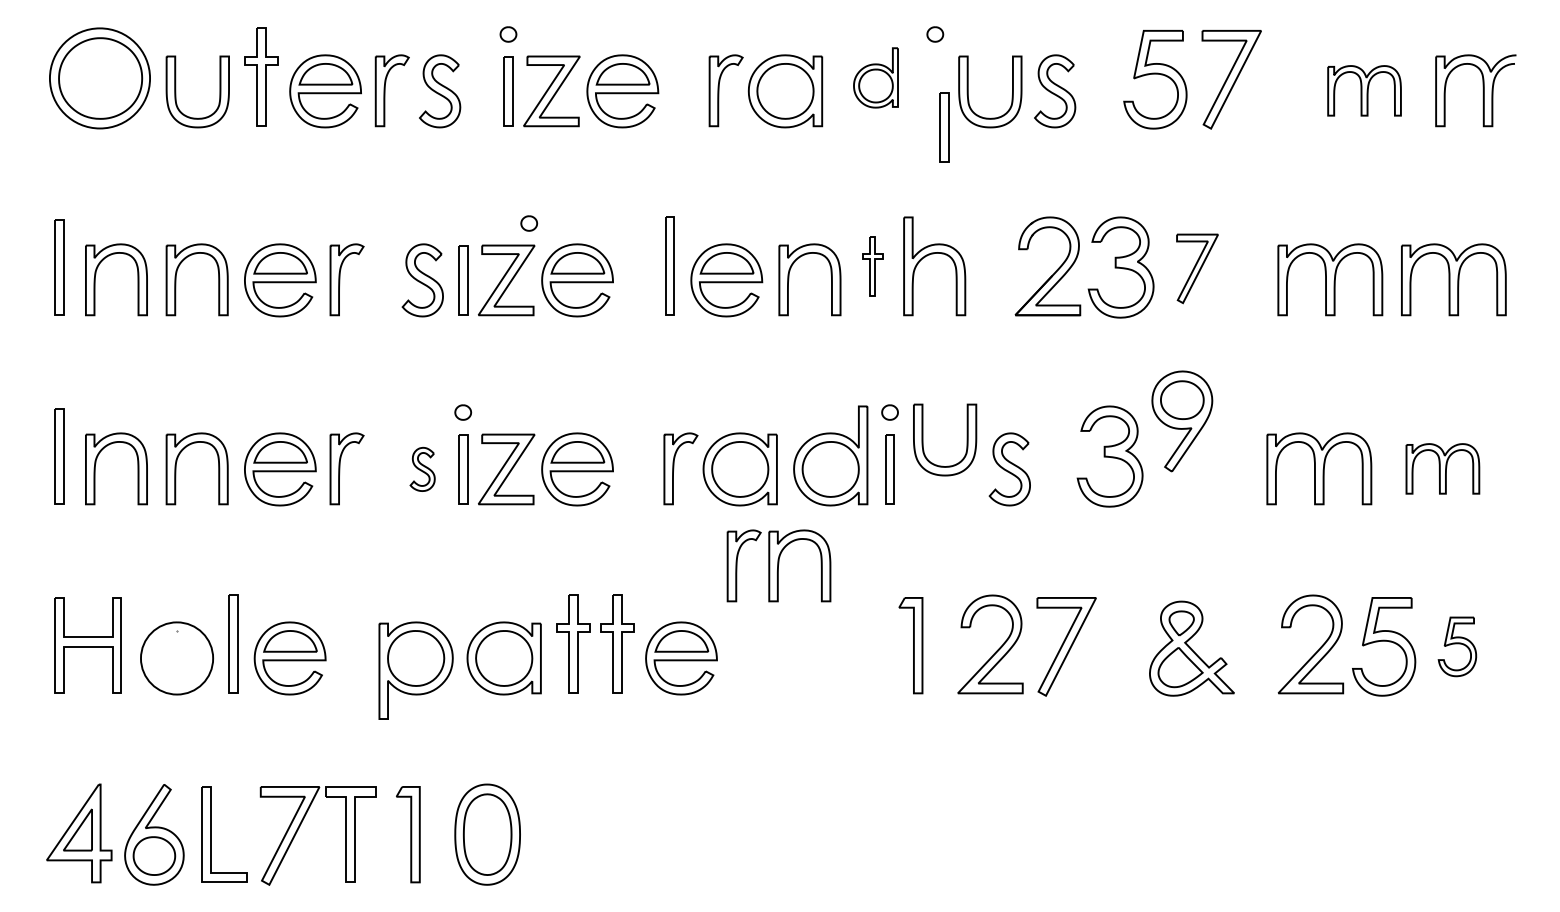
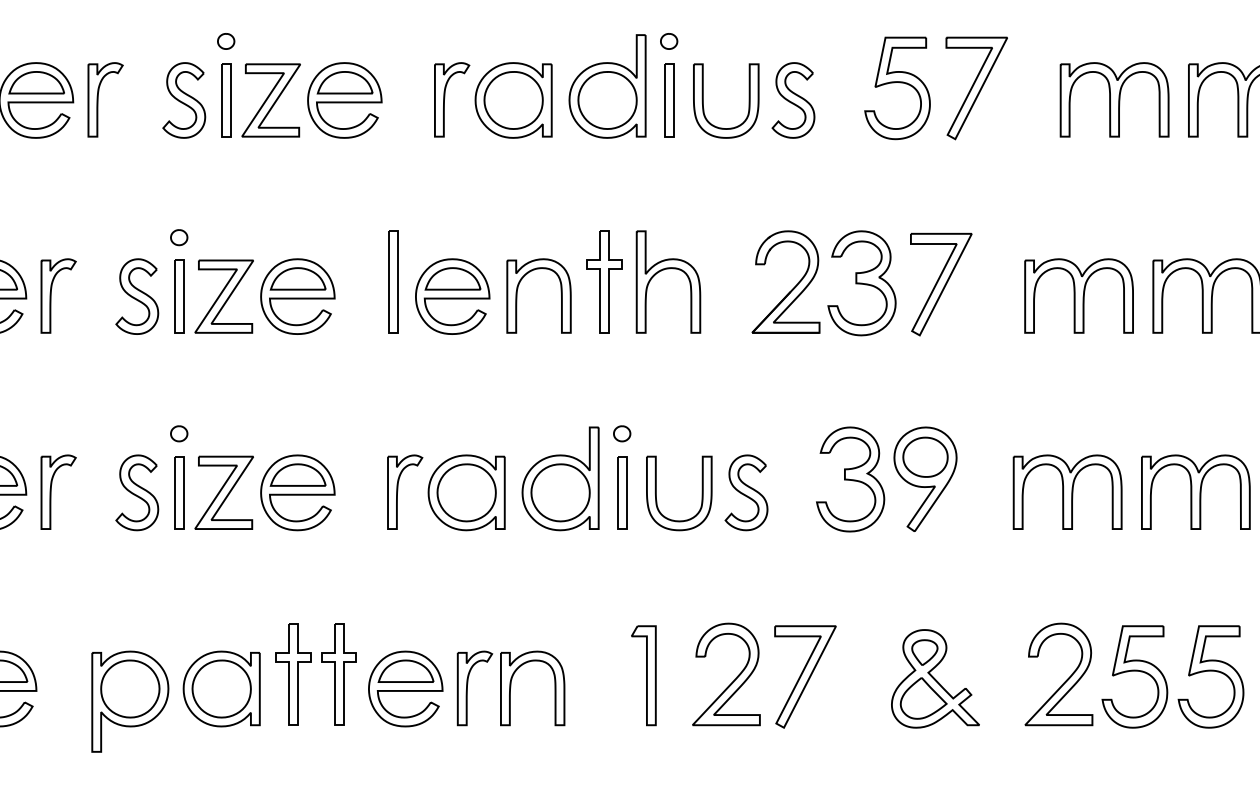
part: (875, 77) -> (607, 86), size x1.67
part: (1364, 90) -> (1114, 99), size x1.43
part: (440, 91) -> (184, 100), moved
part: (944, 127) -> (669, 100), moved
part: (529, 223) -> (179, 237), moved
part: (872, 265) -> (603, 281), size x1.67
part: (1197, 268) -> (941, 284), size x1.43
part: (1182, 421) -> (925, 479), moved
part: (966, 439) -> (701, 492), moved
part: (1442, 468) -> (1195, 491), size x1.43
part: (422, 469) -> (136, 492), size x1.67
part: (778, 565) -> (510, 688), moved
part: (1457, 646) -> (1211, 676), size x1.67

